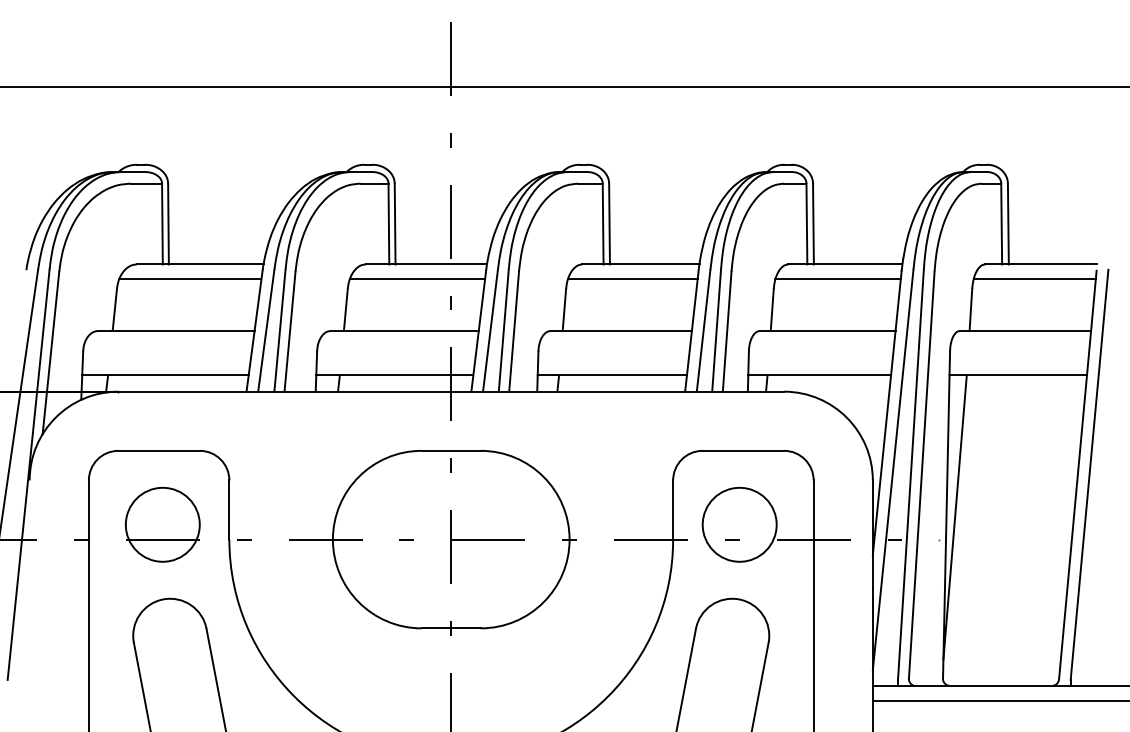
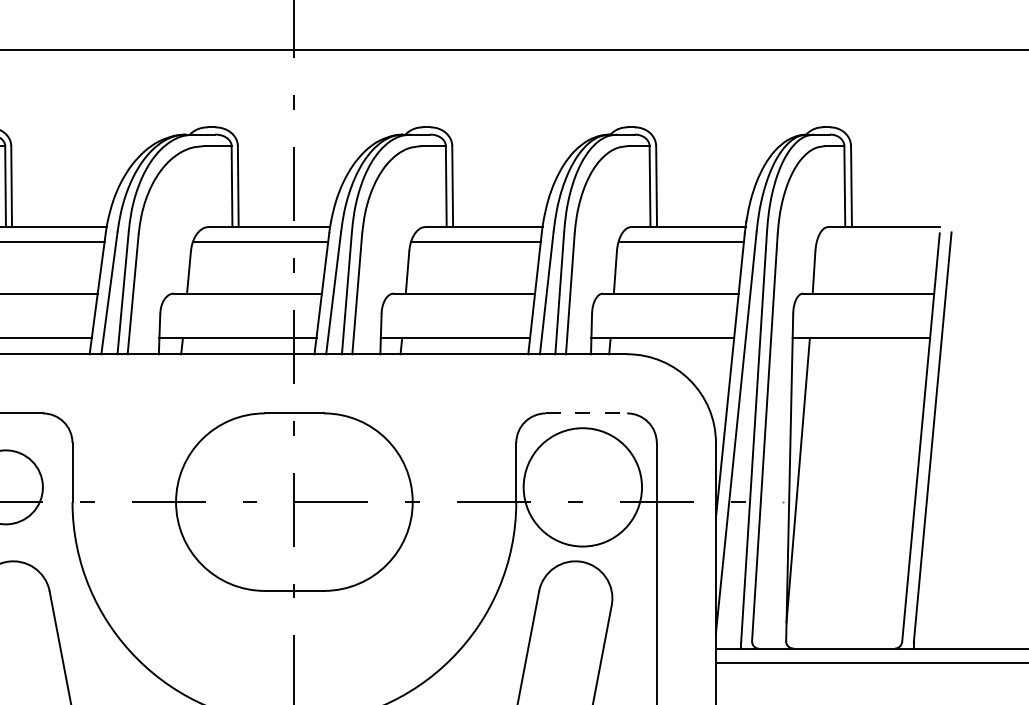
line: (1034, 279) -> (877, 242), removed
line: (743, 450) -> (586, 413), solid -> dashed
circle: (739, 524) -> (582, 487), size x1.6

